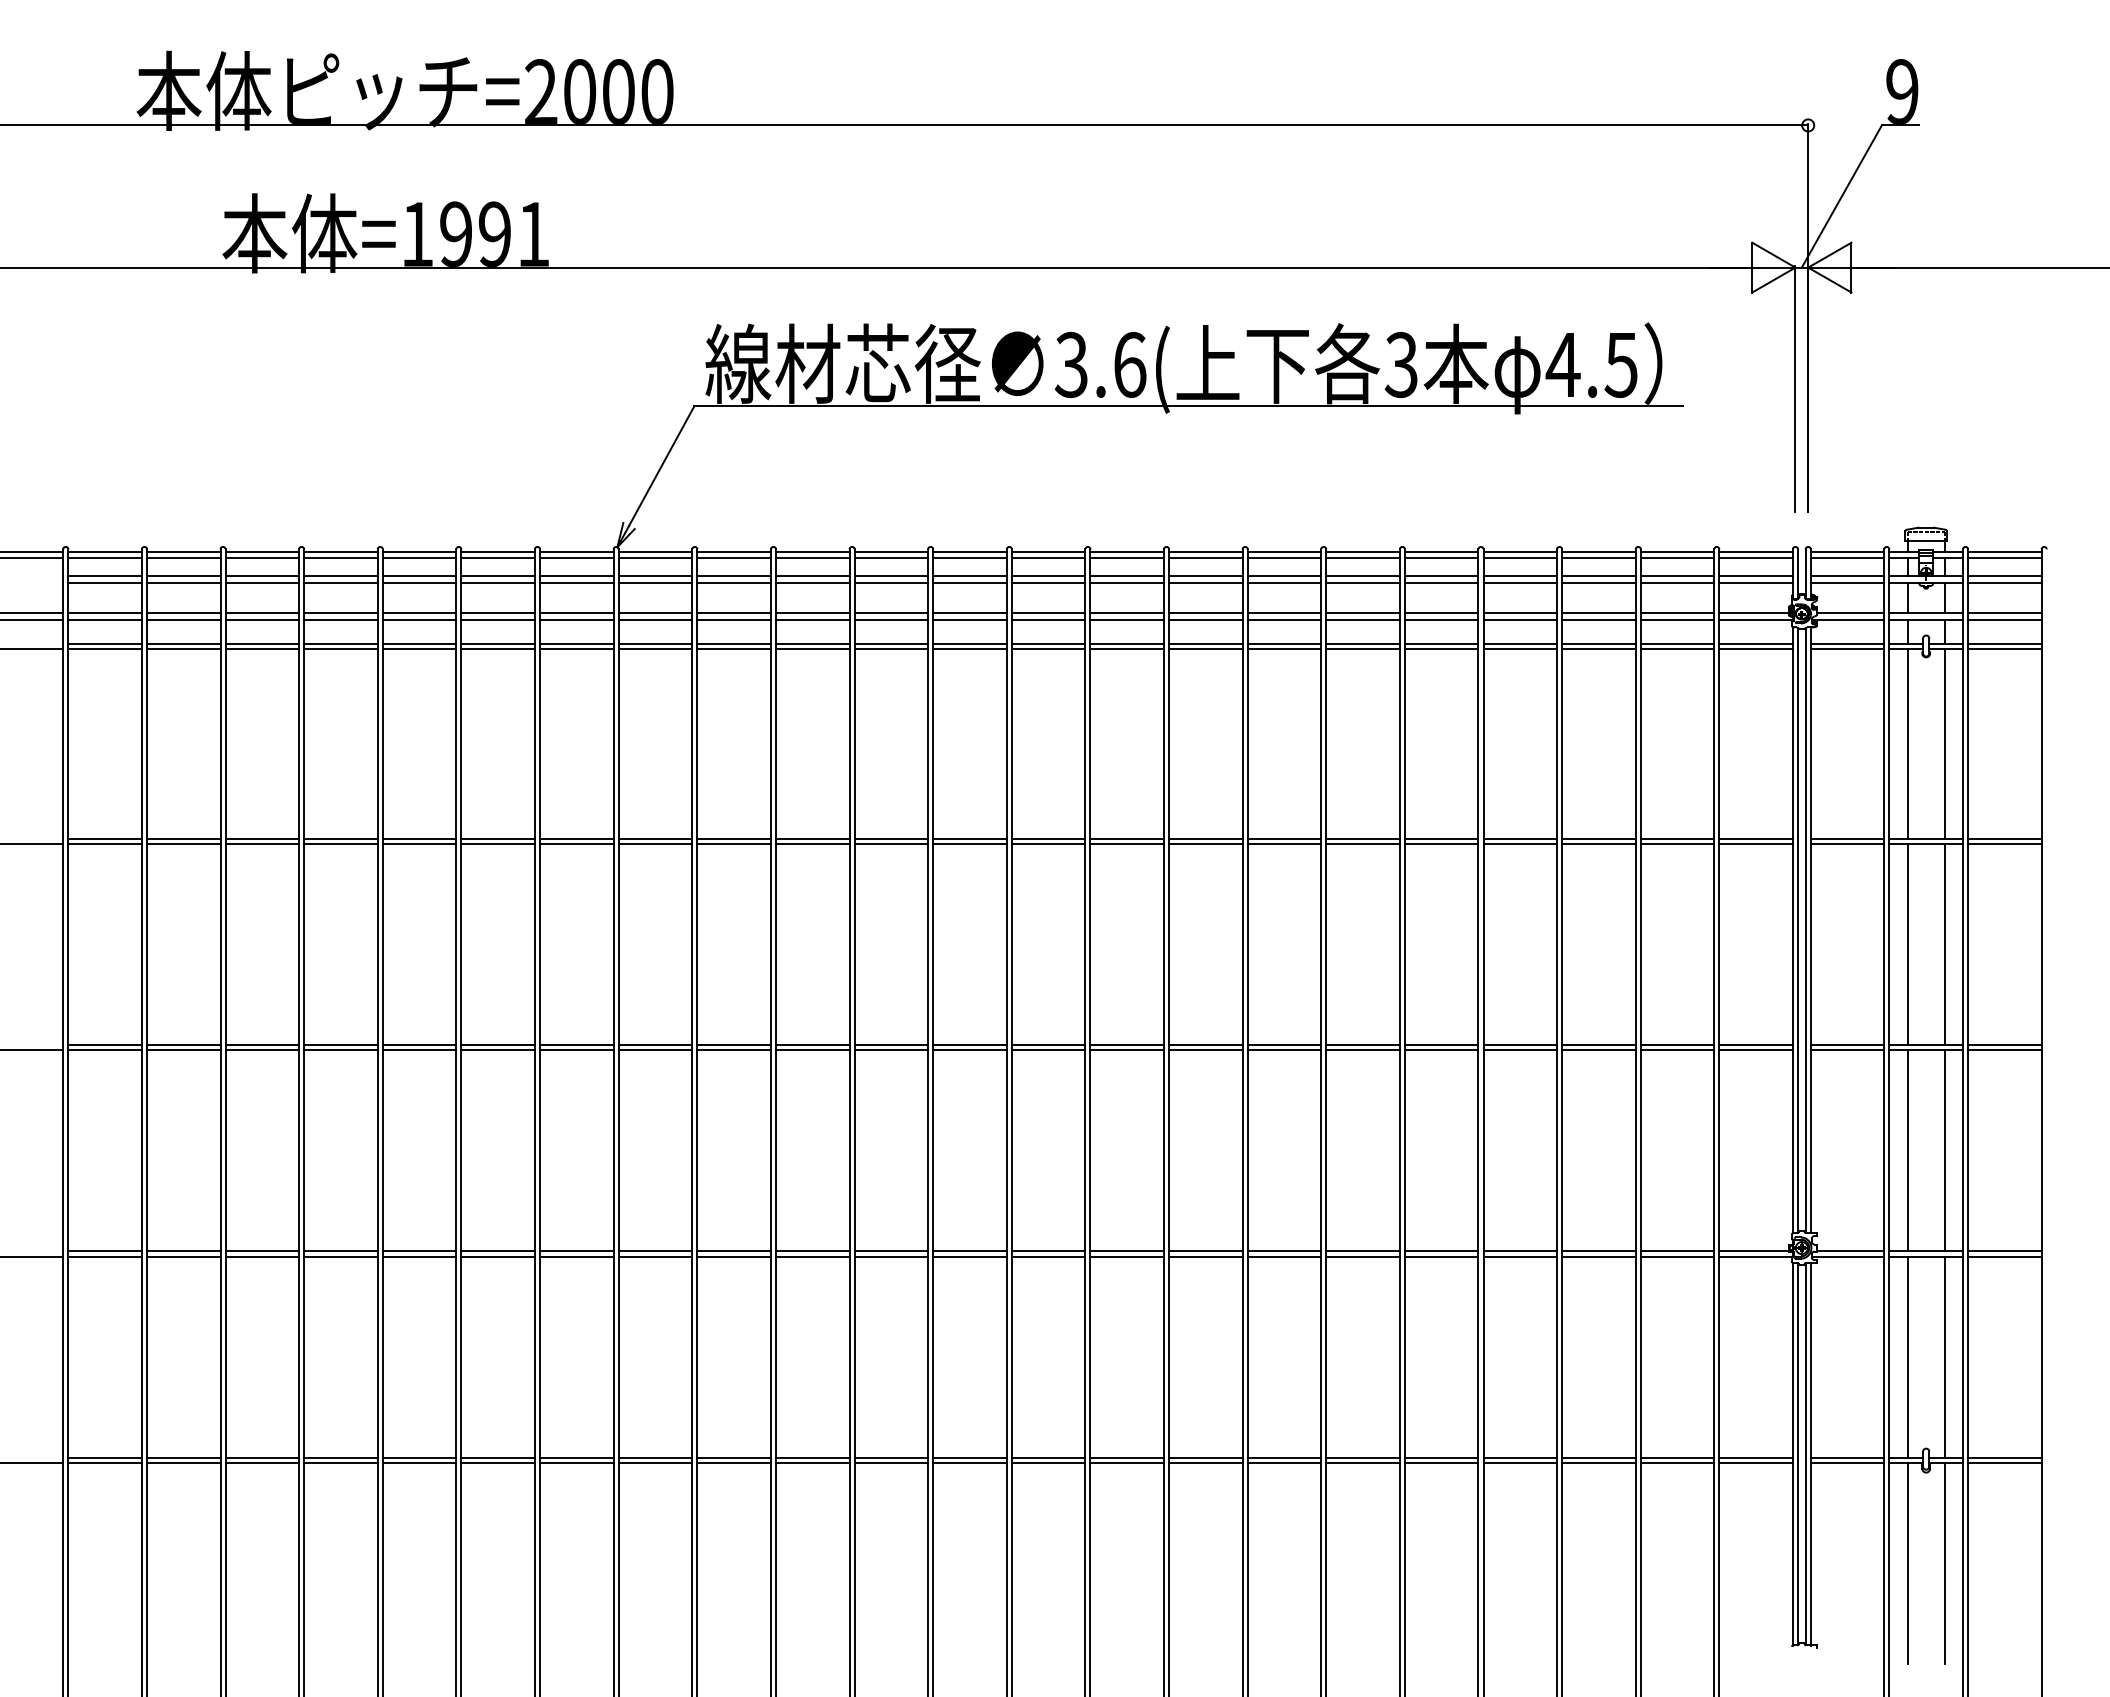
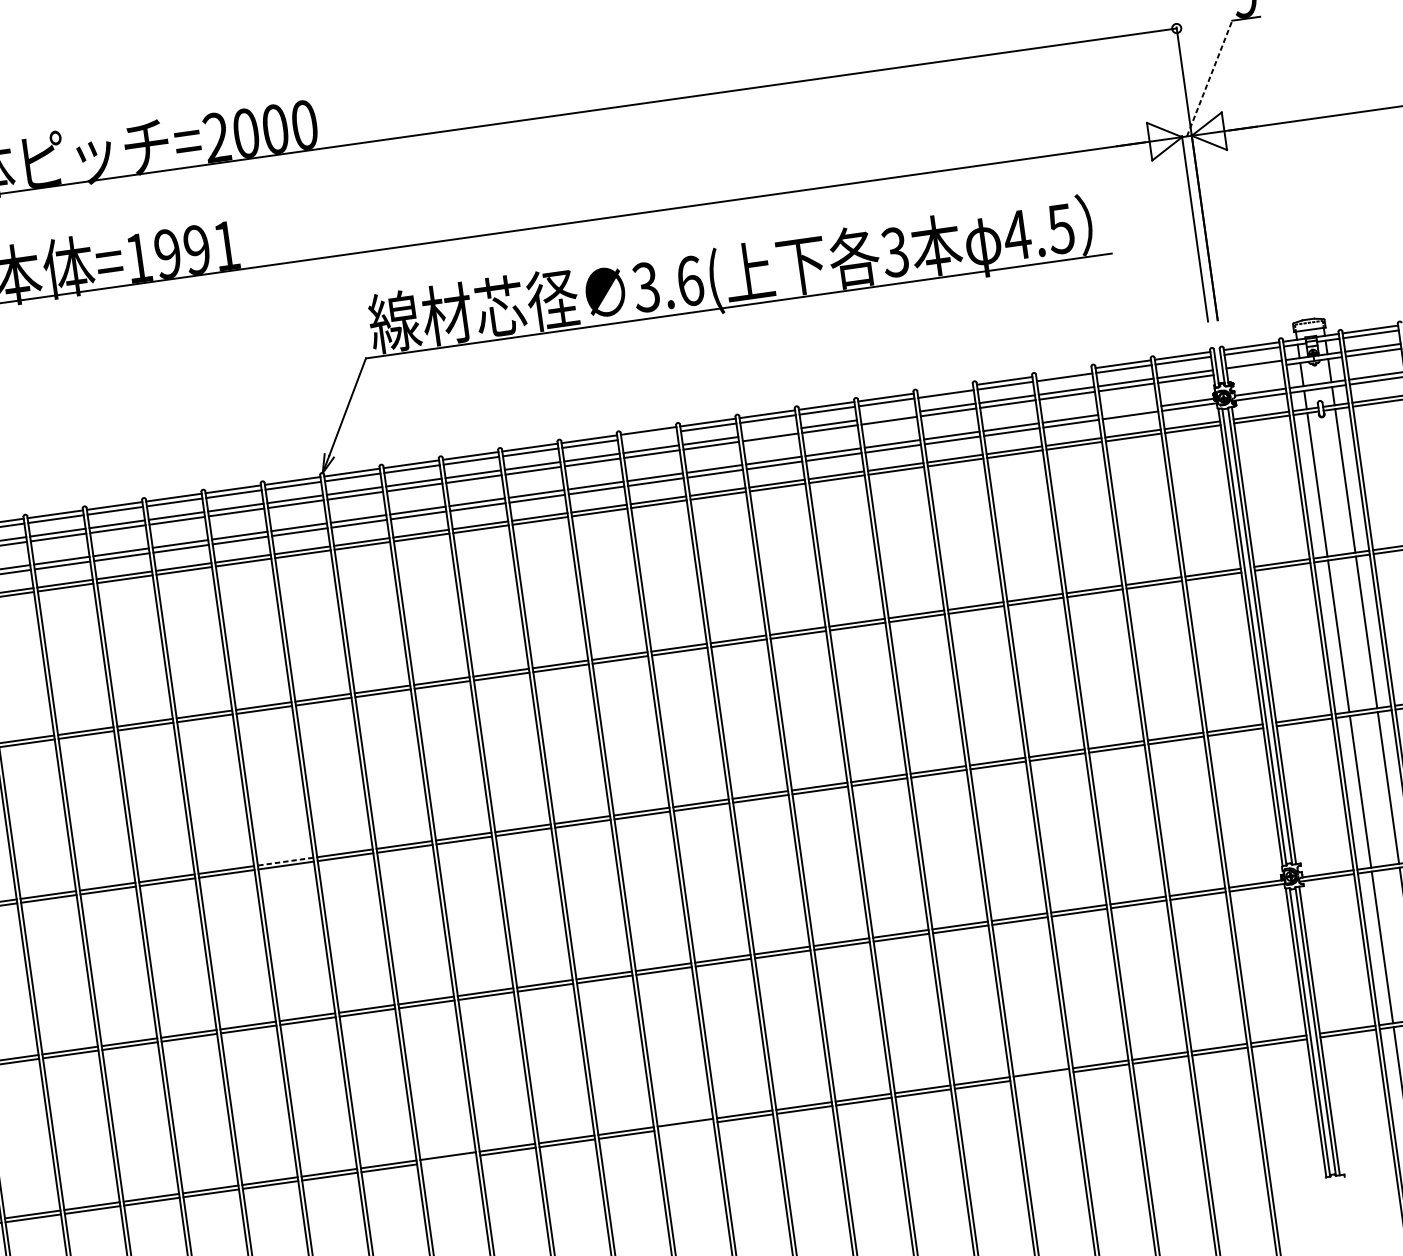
line: (1841, 196) -> (1209, 78), solid -> dashed
line: (1441, 551) -> (945, 388), removed
line: (1598, 551) -> (1063, 372), removed
line: (1048, 558) -> (649, 435), removed
line: (1205, 576) -> (769, 432), removed
line: (1362, 576) -> (888, 416), removed
line: (1847, 582) -> (1254, 369), removed
line: (1677, 613) -> (1129, 410), removed
line: (498, 1045) -> (285, 861), solid -> dashed
line: (655, 1462) -> (448, 1159), removed
line: (969, 1462) -> (685, 1126), removed
line: (1441, 1462) -> (1041, 1076), removed

